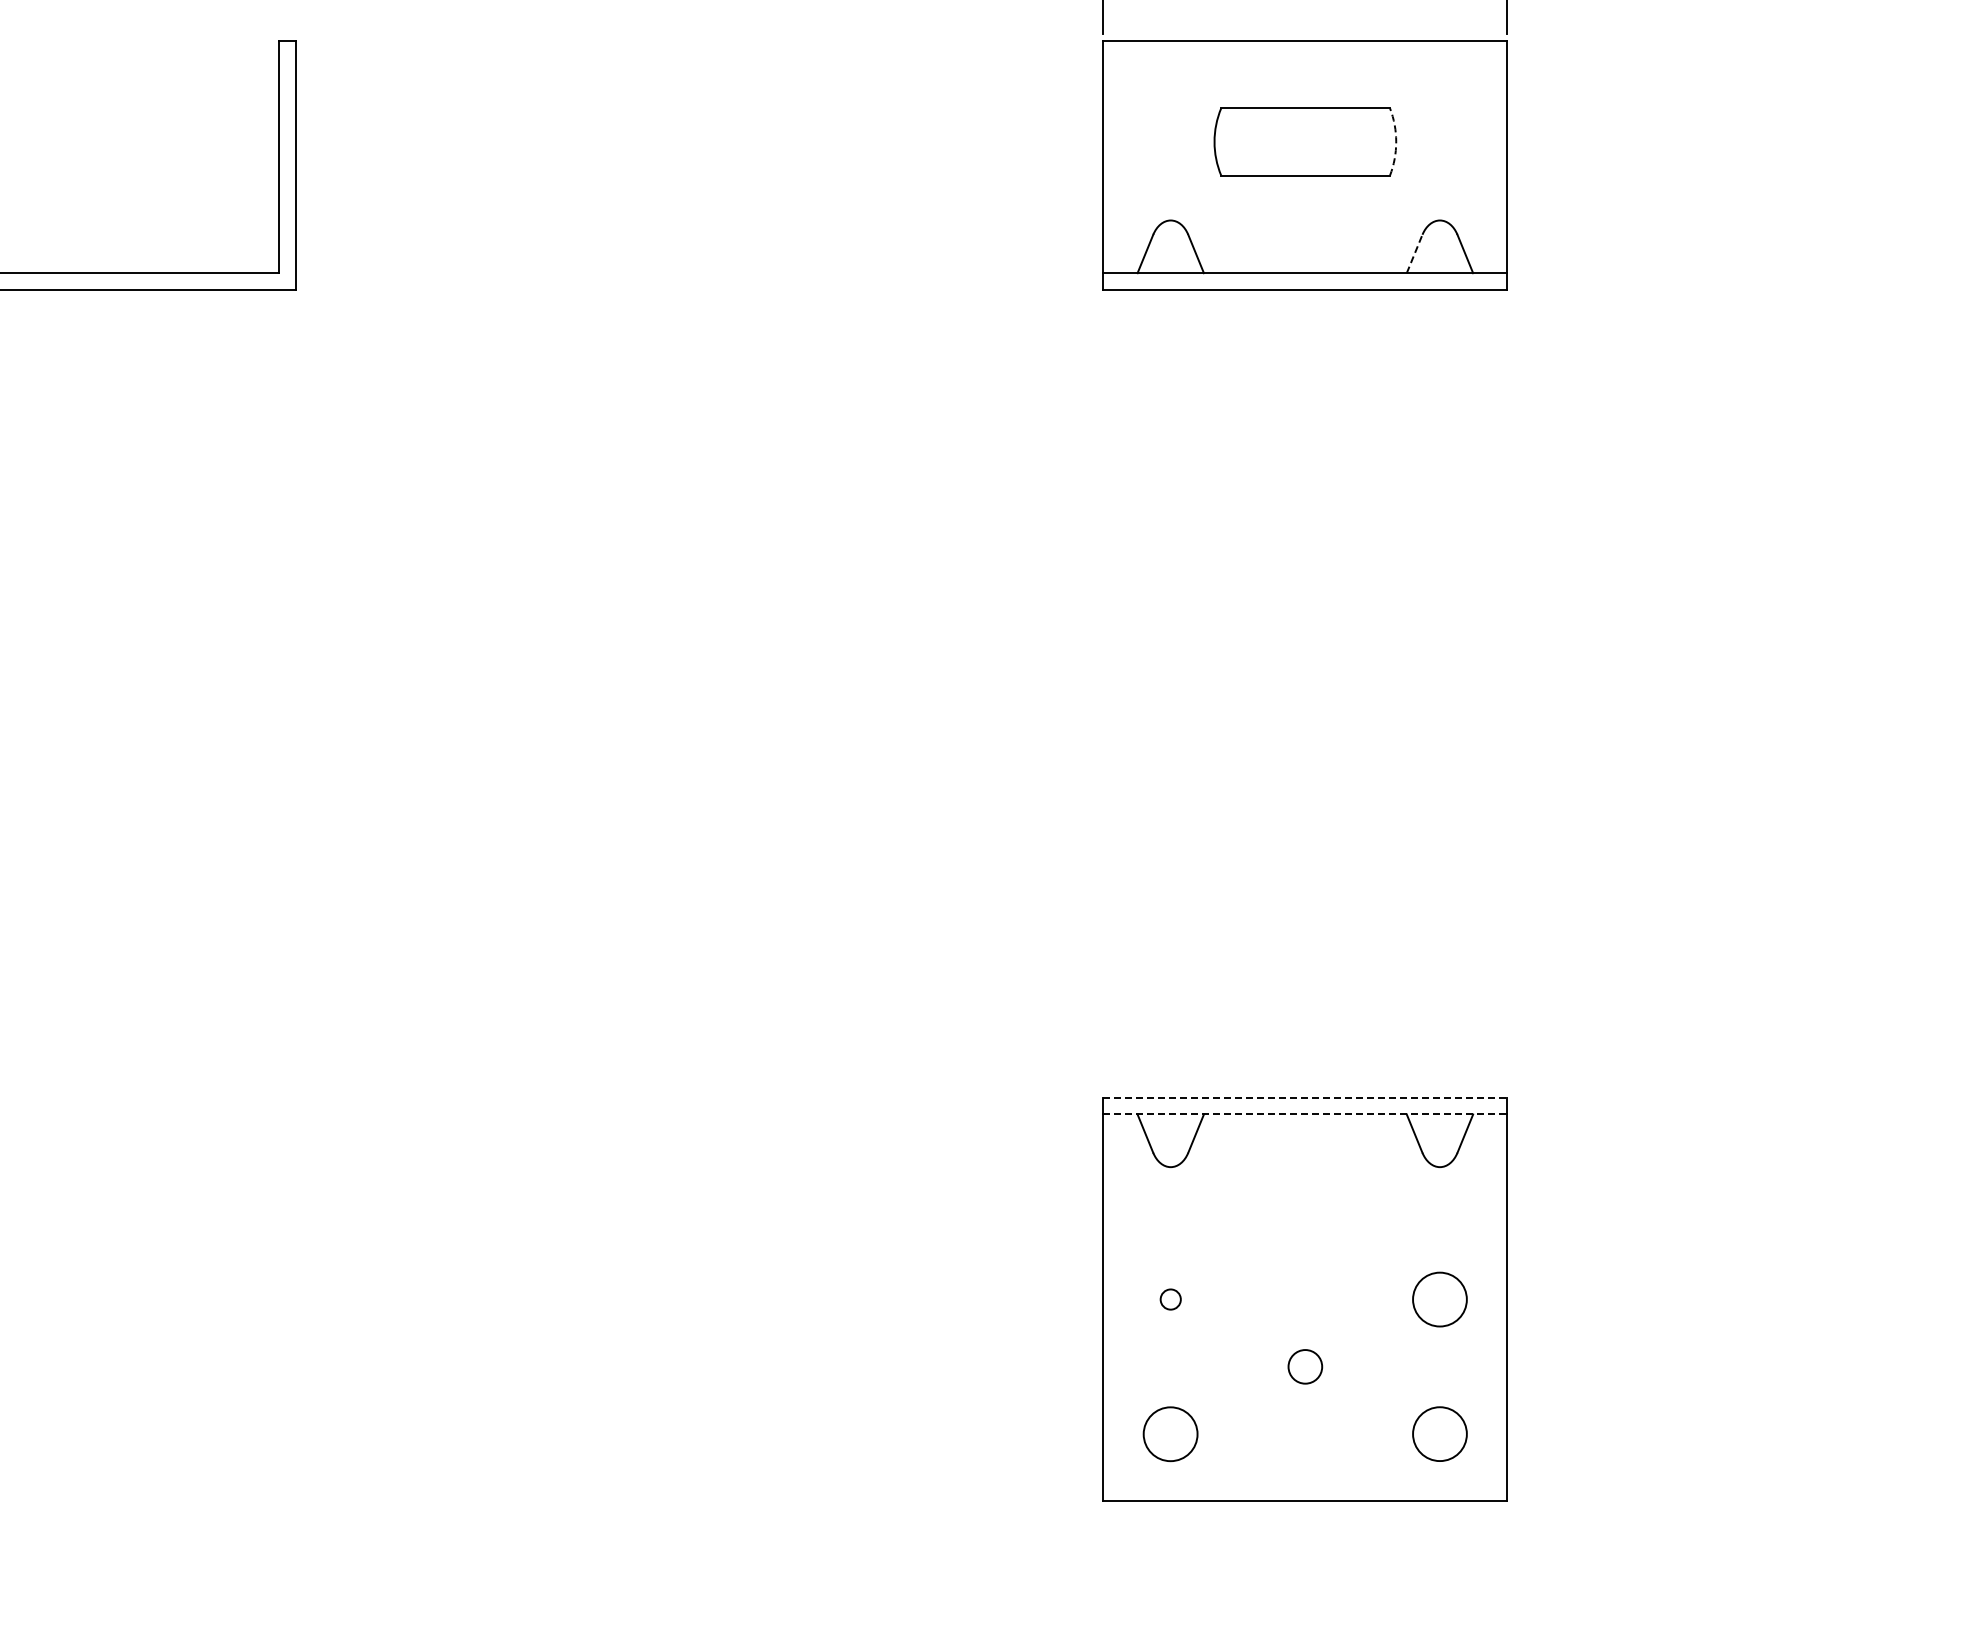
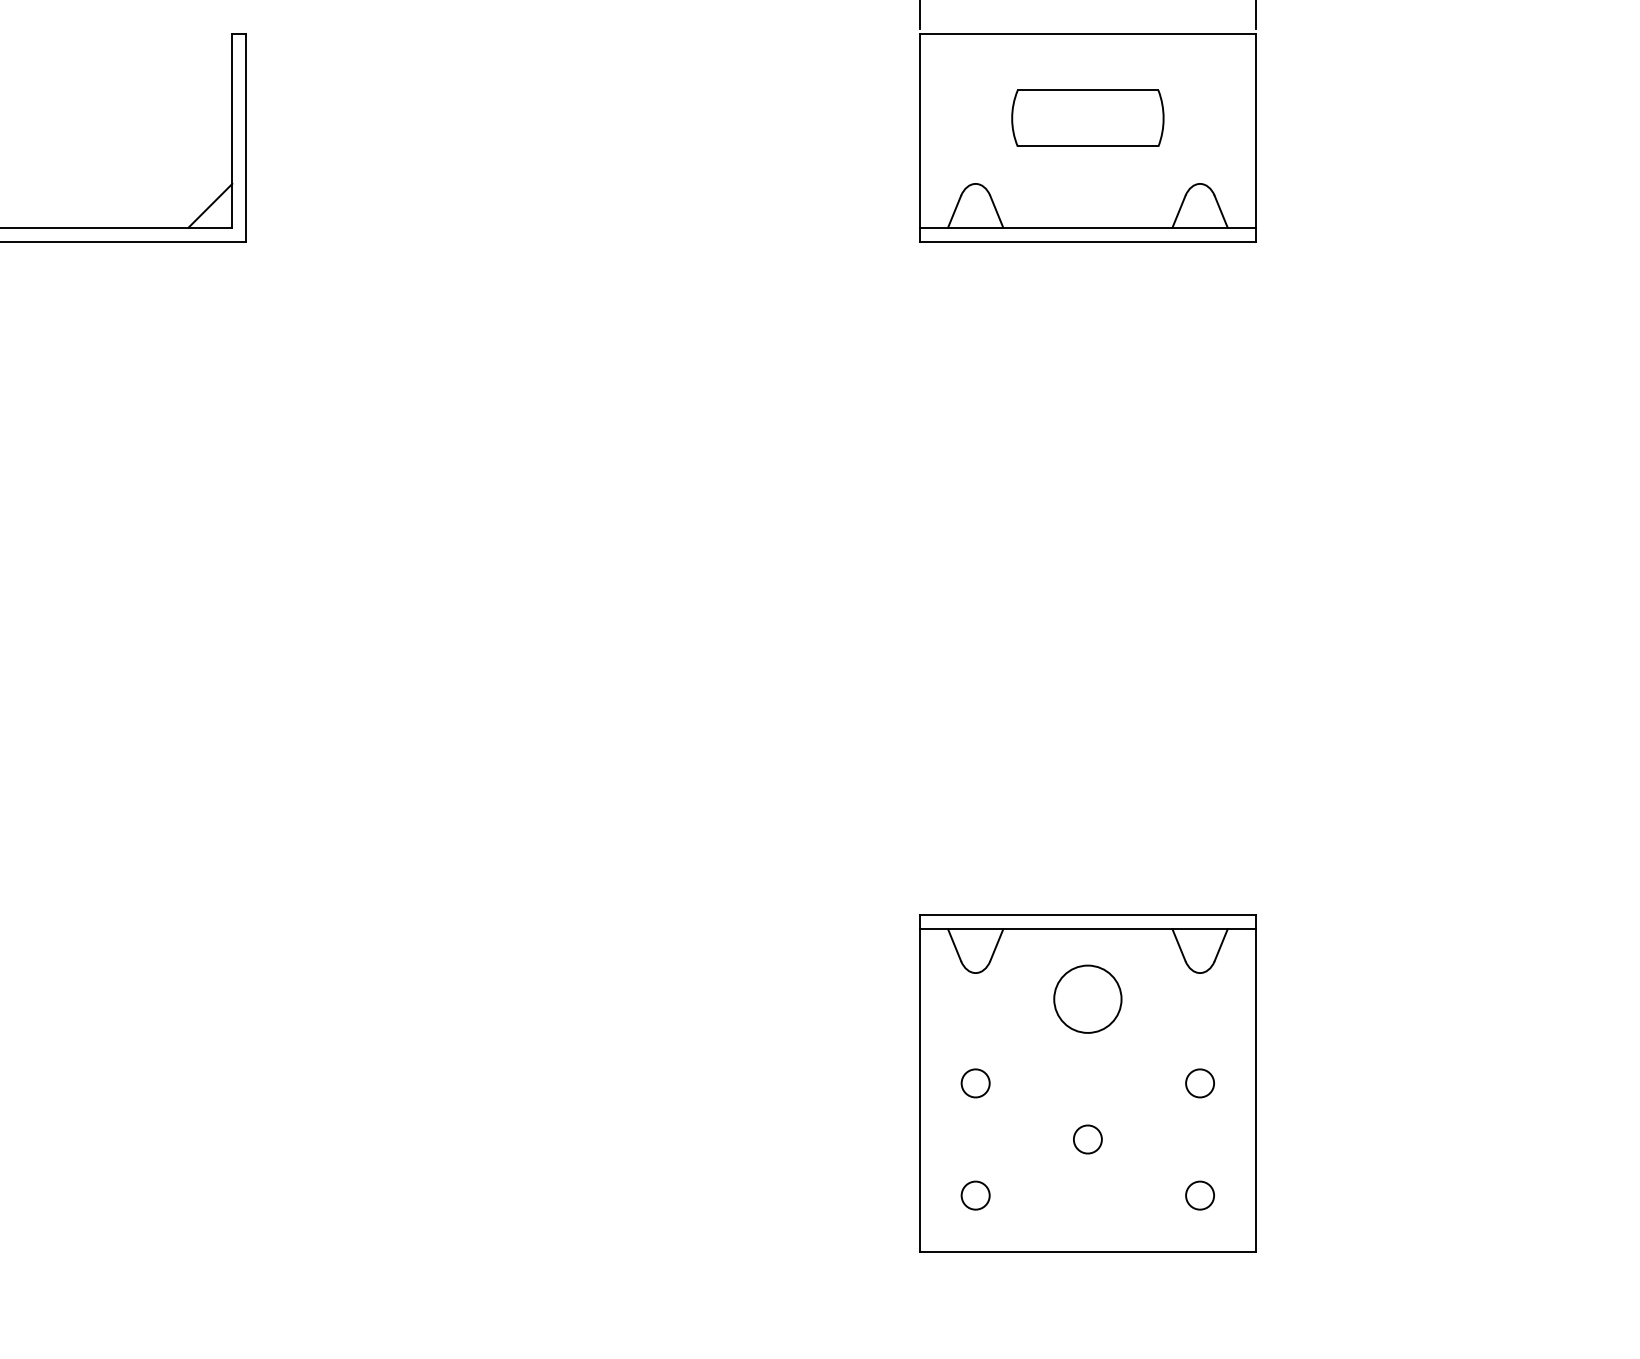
arc: (1396, 141) -> (1163, 118), dashed -> solid
line: (252, 246) -> (210, 205), added
line: (1414, 253) -> (1178, 211), dashed -> solid
line: (1305, 1097) -> (1088, 914), dashed -> solid
line: (1305, 1114) -> (1088, 929), dashed -> solid
circle: (1305, 1198) -> (1088, 999), added
circle: (1170, 1299) -> (975, 1083), size x1.67
circle: (1439, 1299) -> (1199, 1083), size x0.62
circle: (1170, 1433) -> (975, 1195), size x0.62
circle: (1439, 1433) -> (1199, 1195), size x0.62

